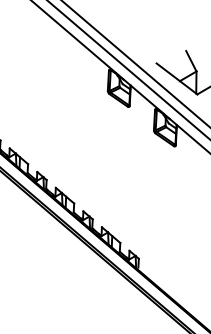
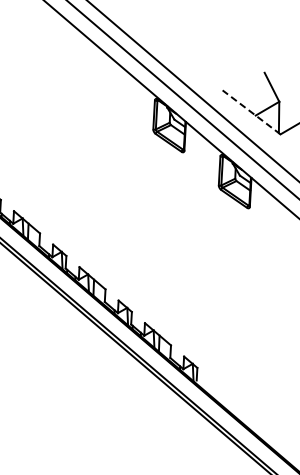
line: (176, 79) -> (251, 112), solid -> dashed

